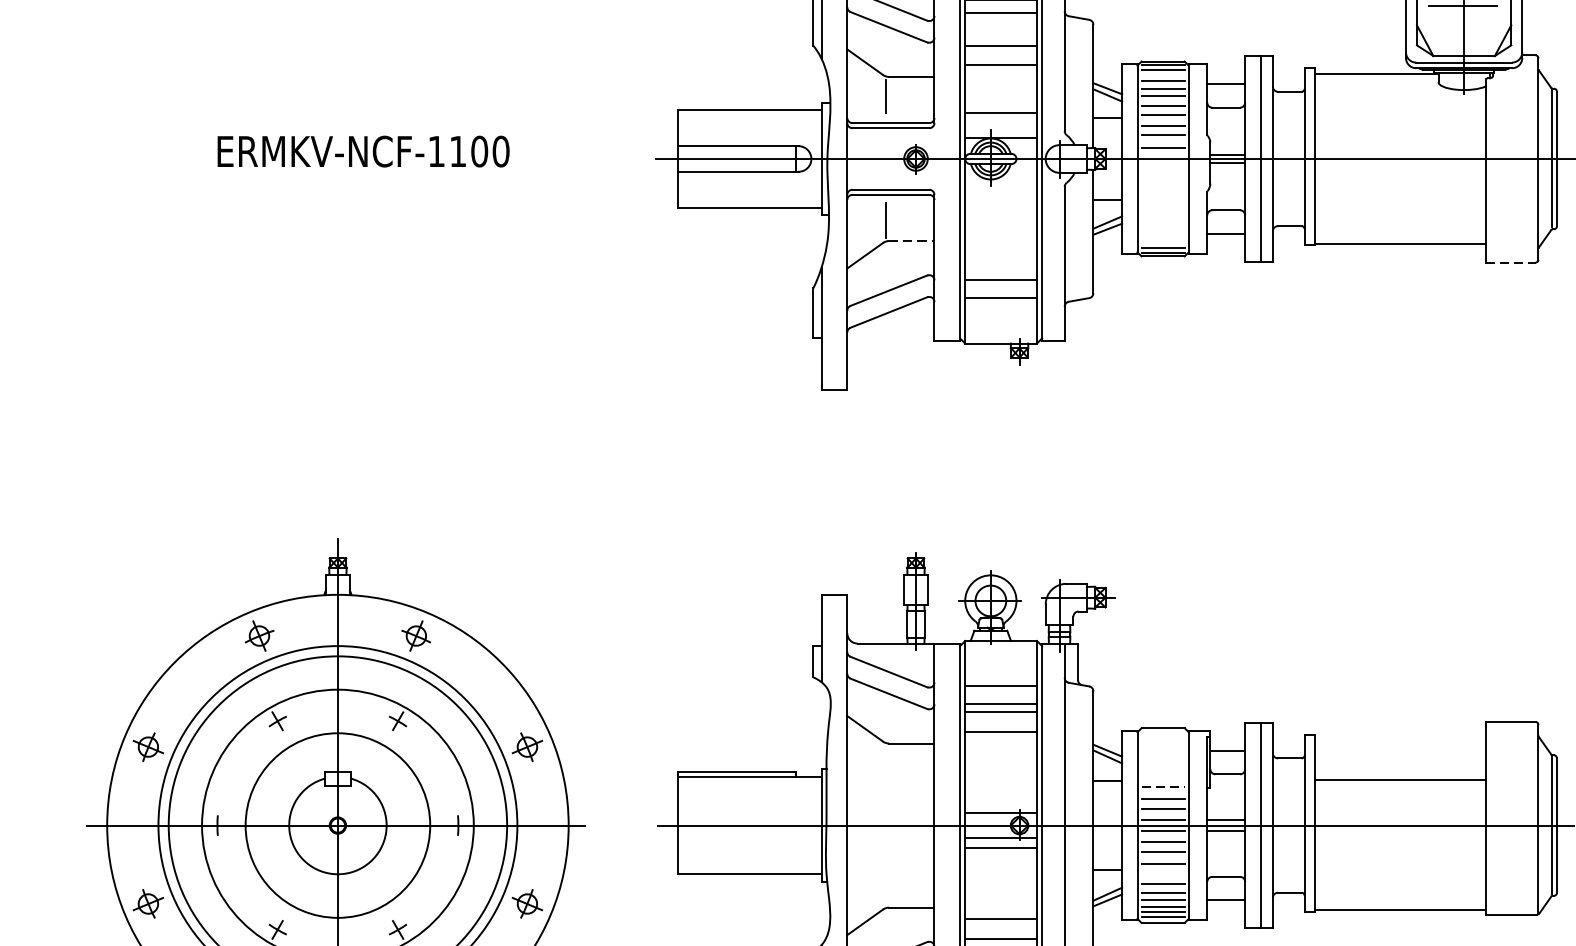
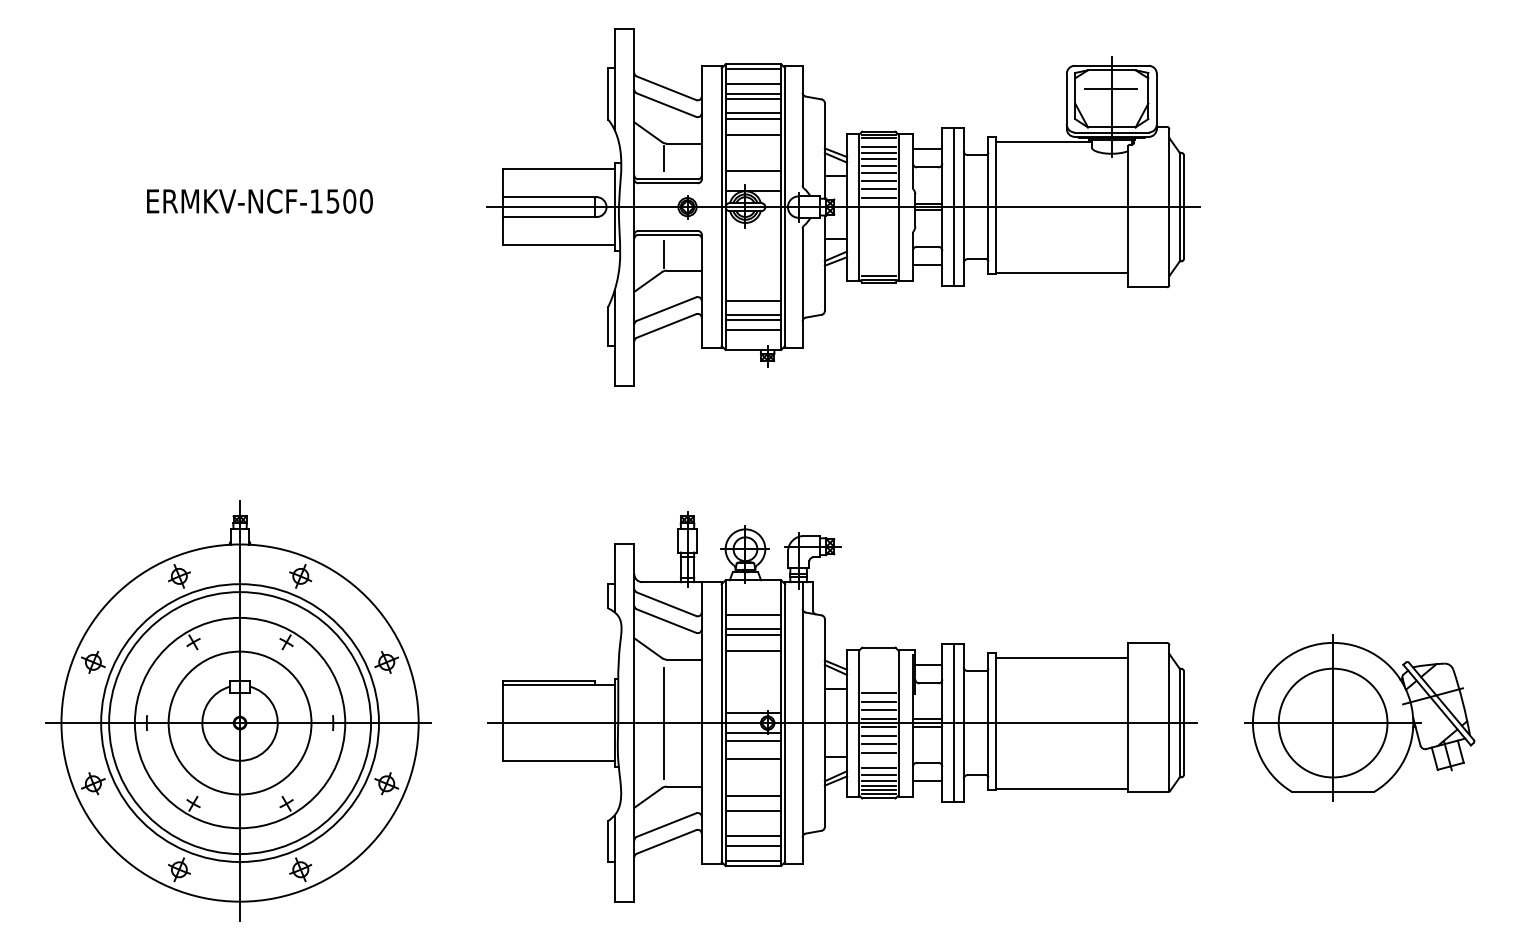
line: (1001, 19) -> (753, 99), added
line: (1001, 38) -> (753, 113), added
text: (458, 151) -> (333, 201), ERMKV-NCF-1100 -> ERMKV-NCF-1500
line: (912, 240) -> (684, 270), dashed -> solid
line: (1511, 262) -> (1148, 287), dashed -> solid
line: (1001, 304) -> (753, 319), added
line: (1001, 318) -> (753, 330), added
line: (1400, 779) -> (1062, 657), moved
line: (1162, 787) -> (878, 693), dashed -> solid
line: (886, 826) -> (664, 723), added
line: (1001, 871) -> (753, 758), added

